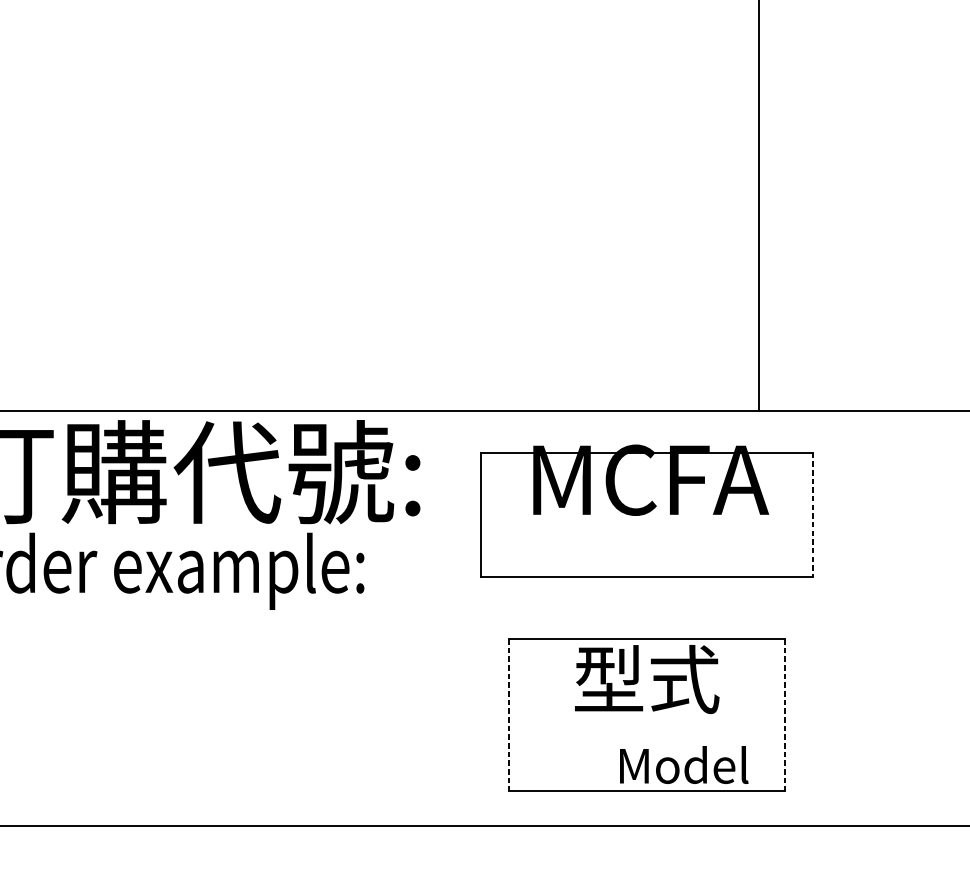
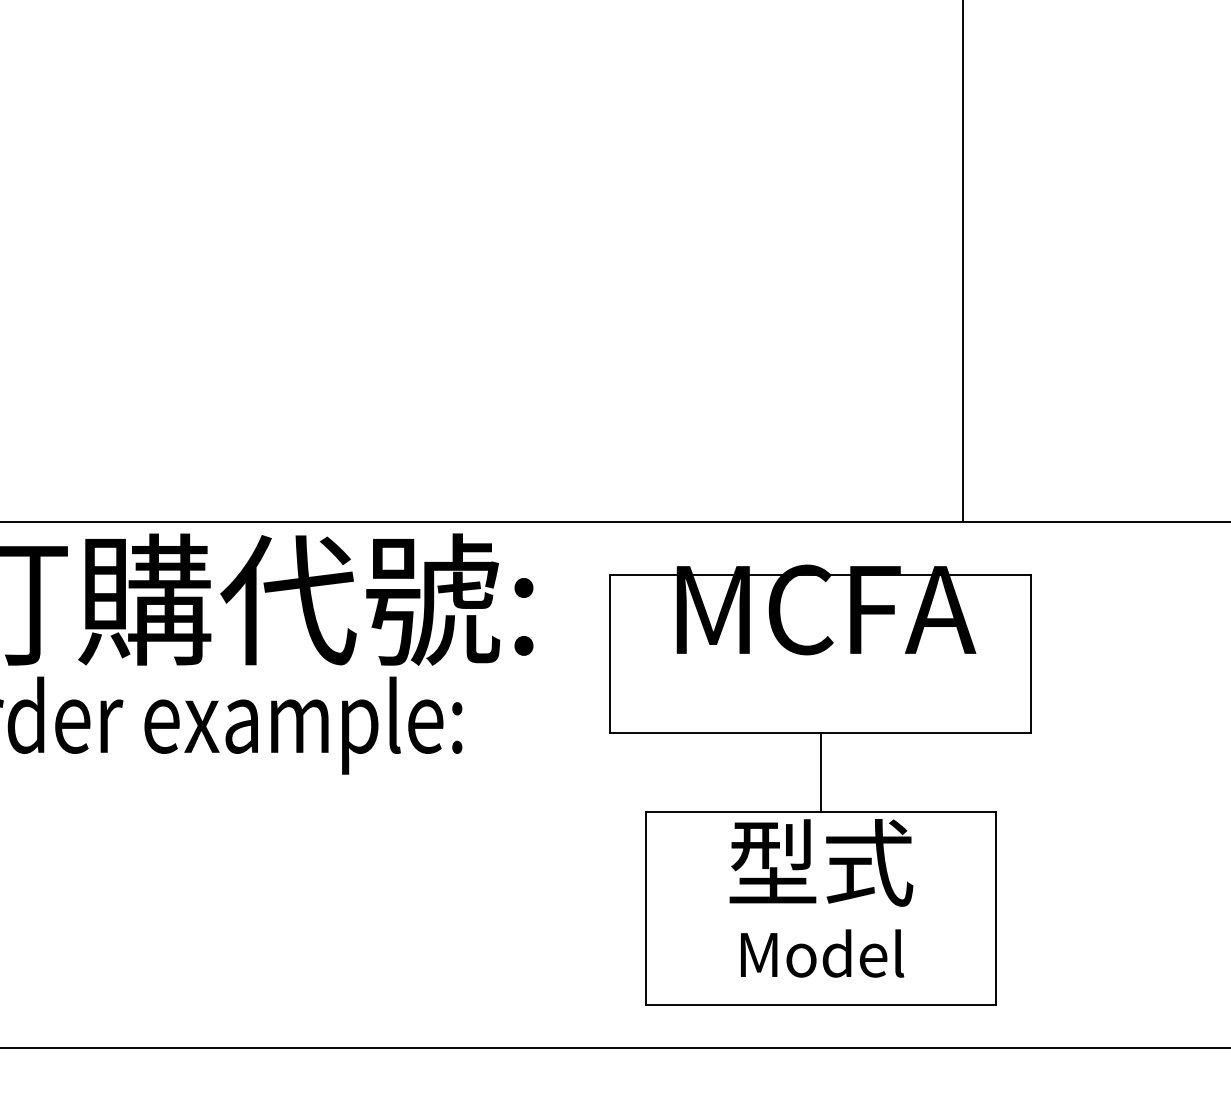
line: (812, 514) -> (1031, 653), dashed -> solid
line: (646, 607) -> (820, 771), added
line: (508, 715) -> (645, 908), dashed -> solid
line: (785, 715) -> (996, 908), dashed -> solid
text: (684, 765) -> (822, 953), moved

